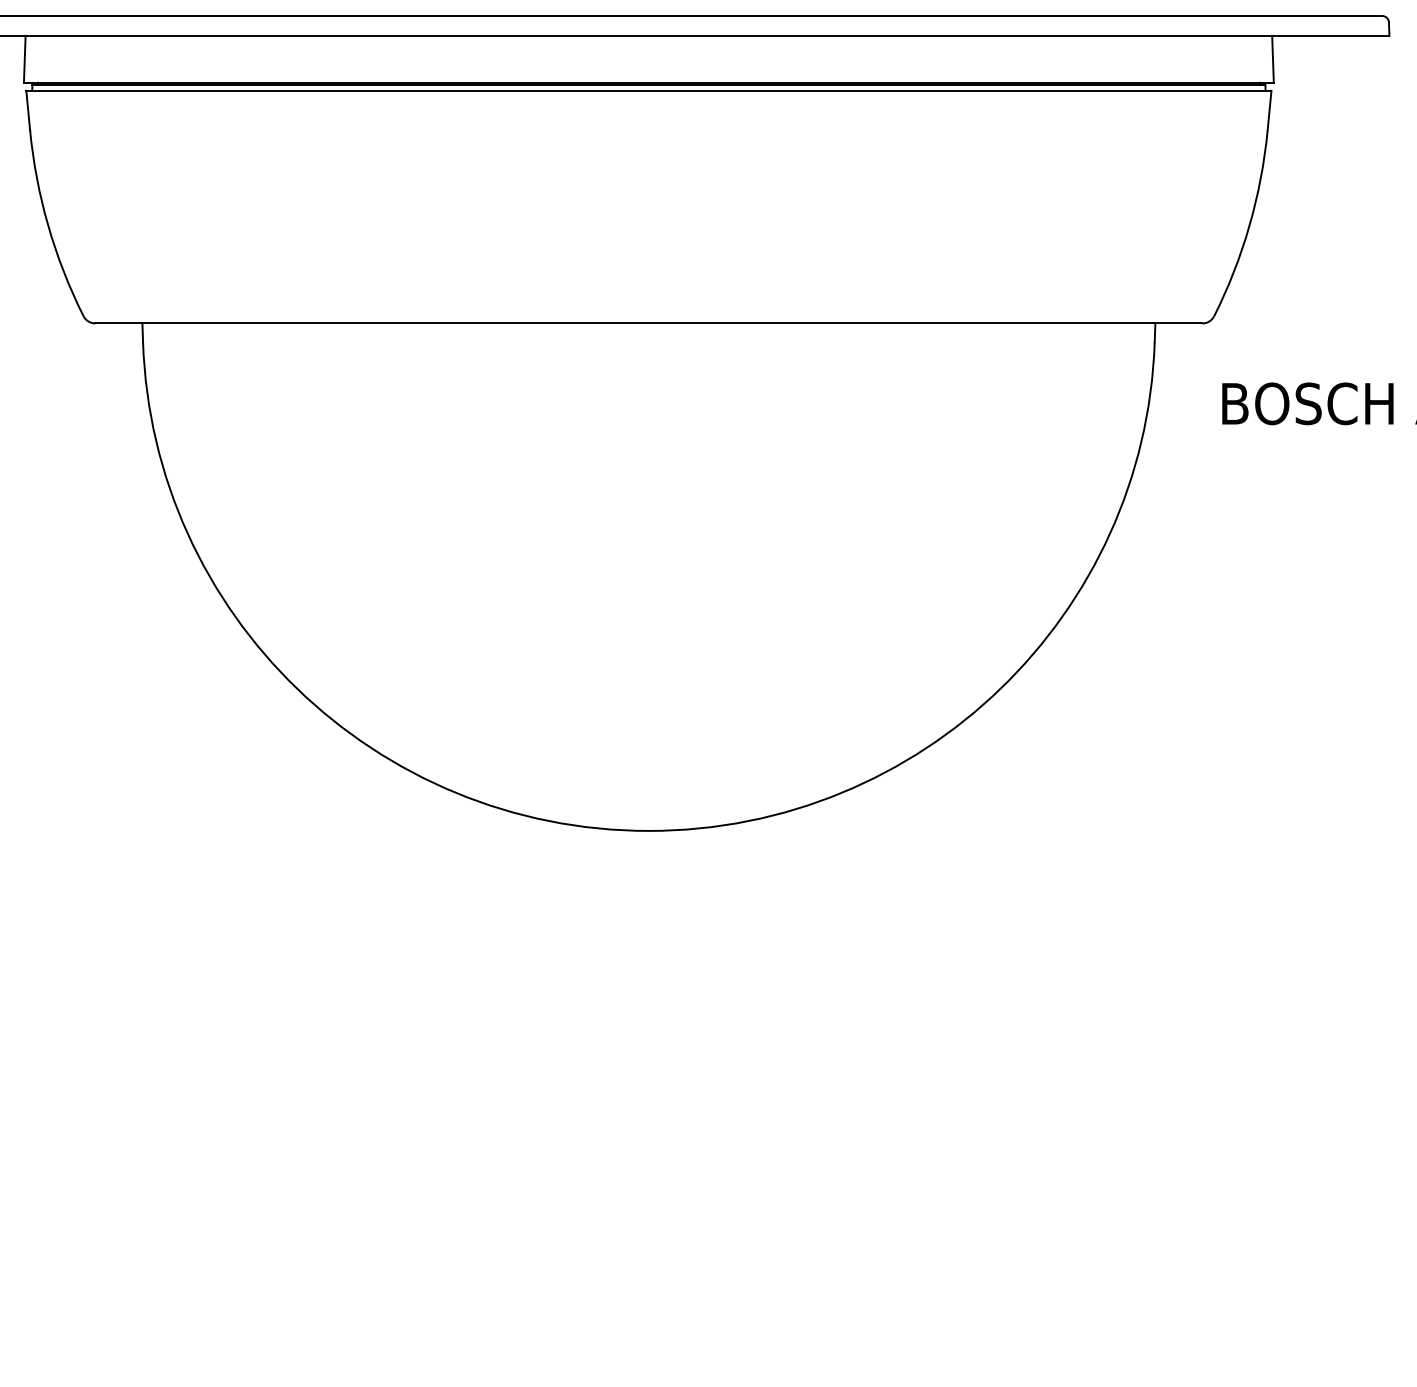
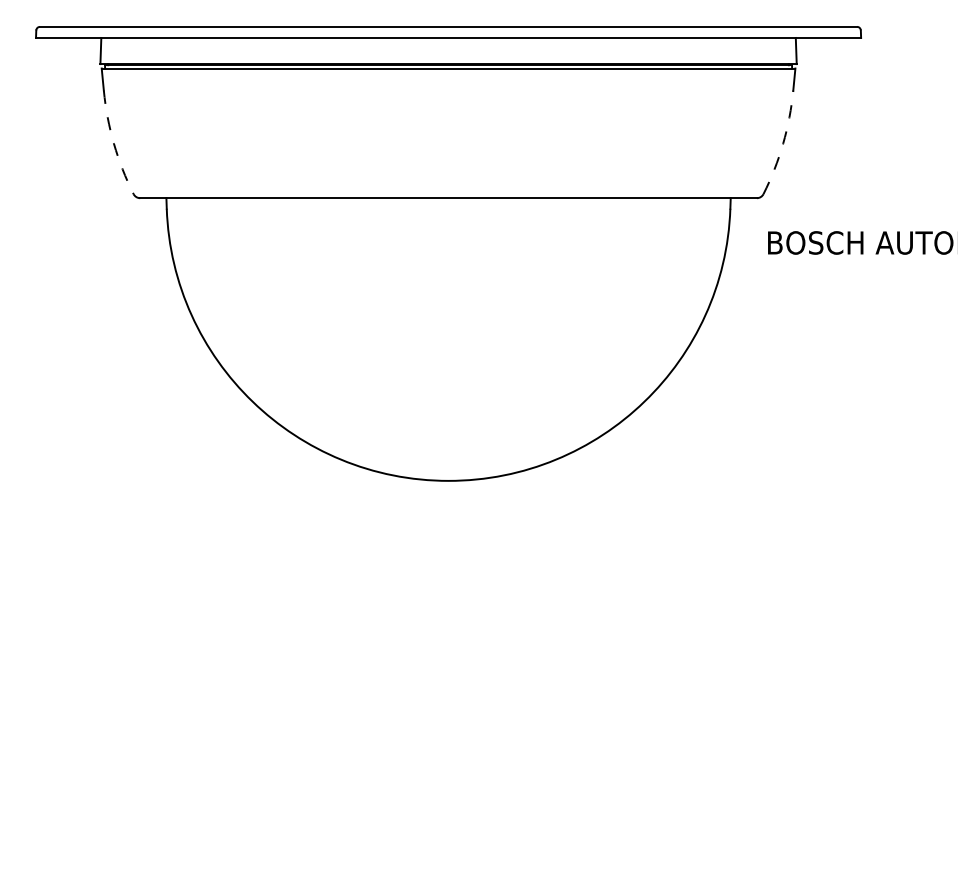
arc: (47, 225) -> (113, 143), solid -> dashed
arc: (1250, 225) -> (783, 143), solid -> dashed

